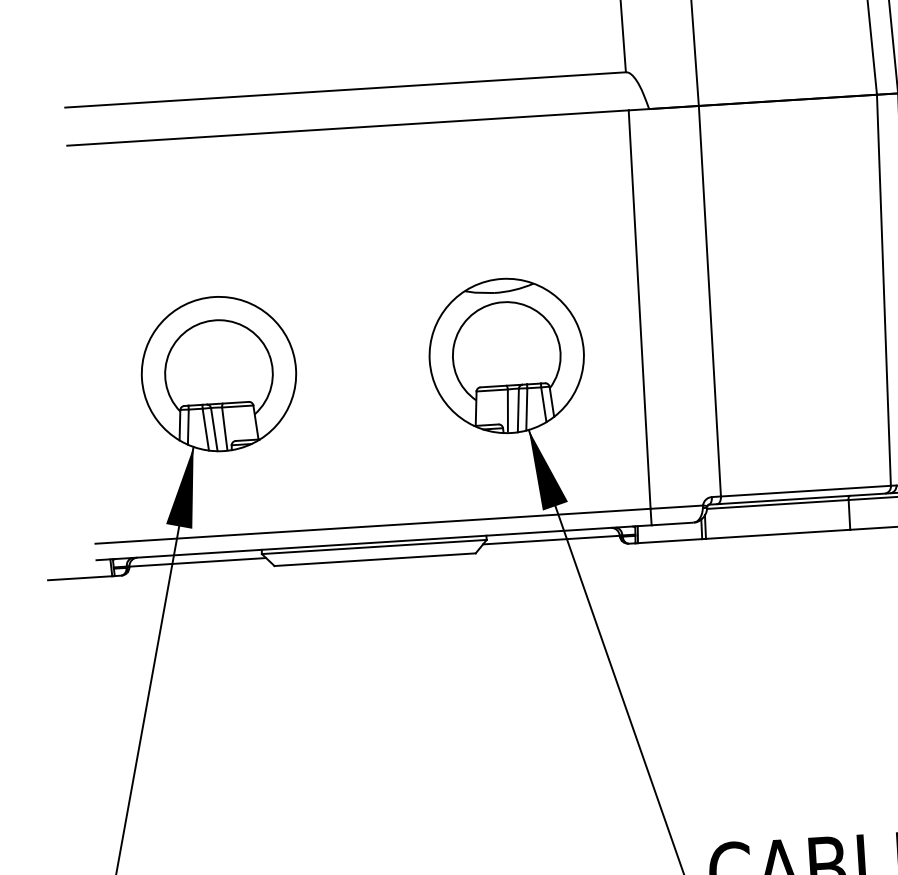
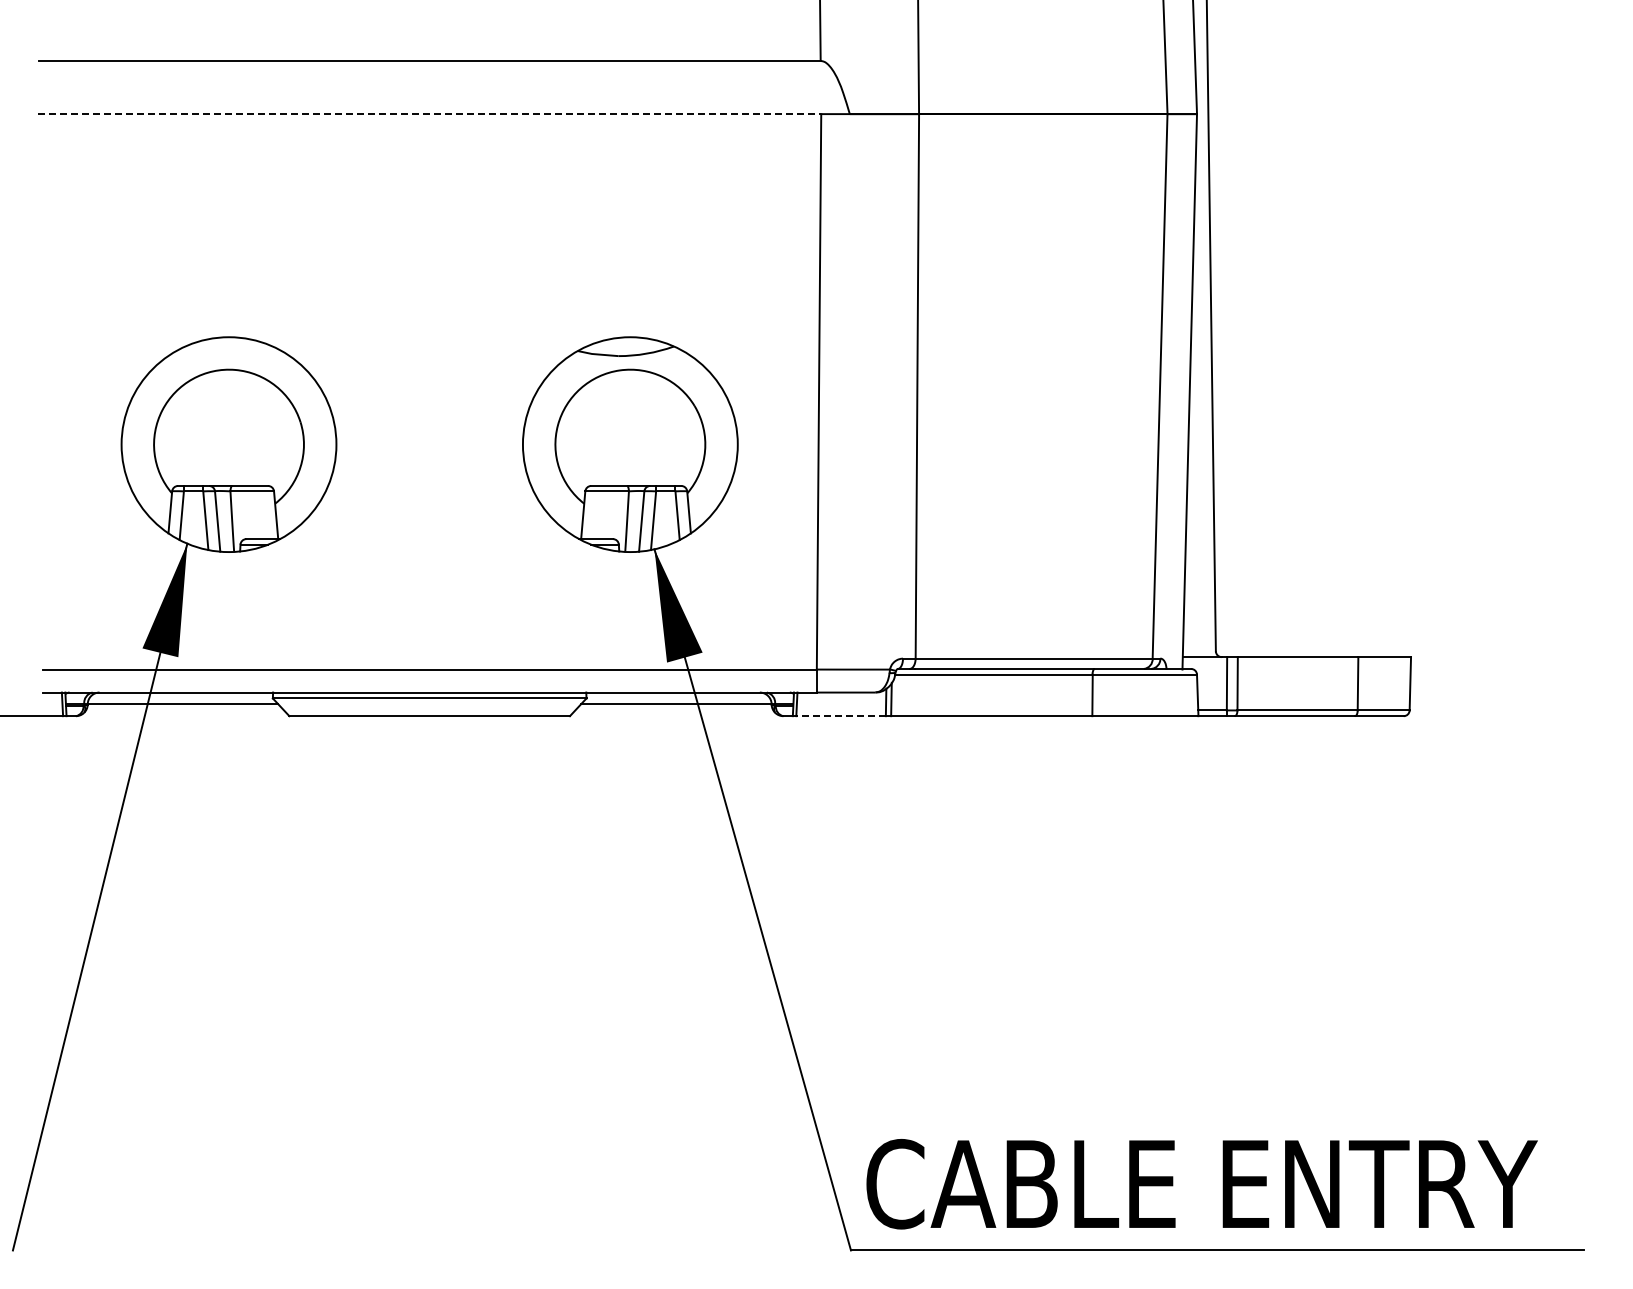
line: (347, 128) -> (429, 114), solid -> dashed
line: (670, 541) -> (841, 716), solid -> dashed

